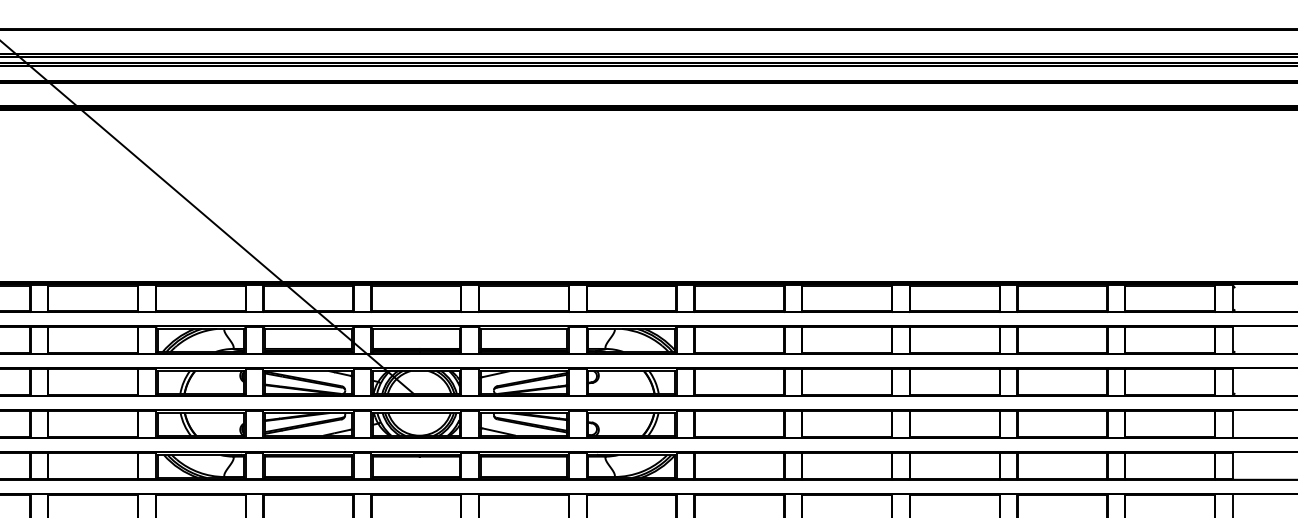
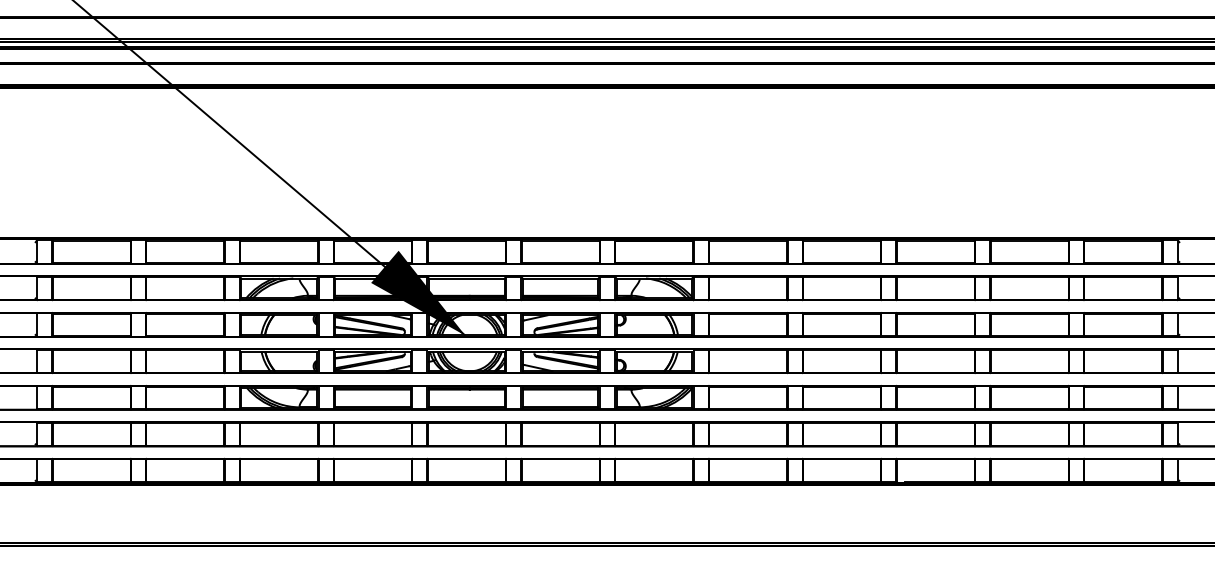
fill: (360, 345) -> (418, 292), added

